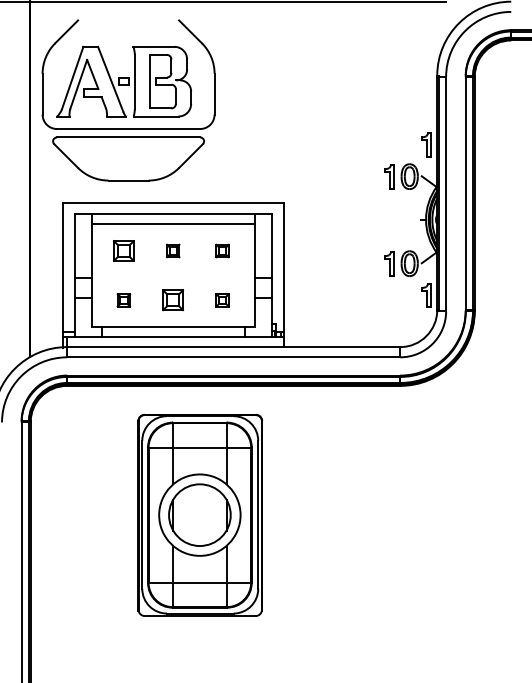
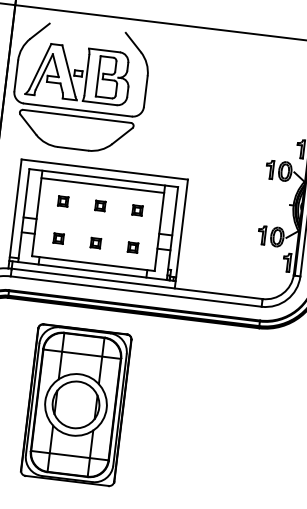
part: (123, 250) -> (62, 201), size x0.62
part: (173, 300) -> (96, 243), size x0.62
part: (200, 514) -> (76, 404), moved

